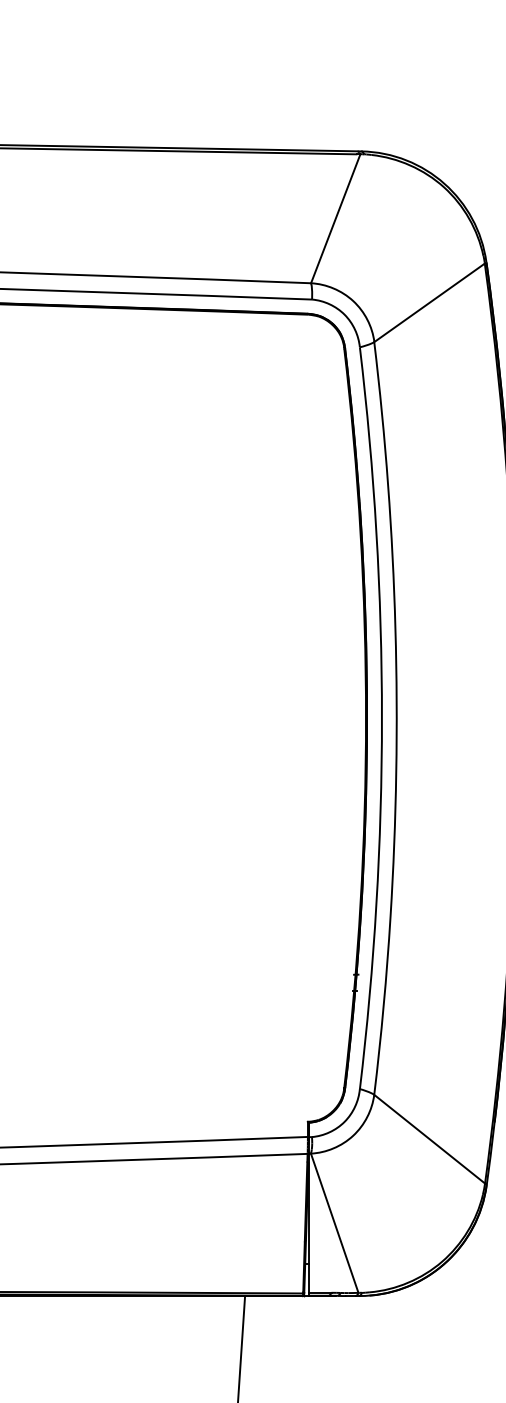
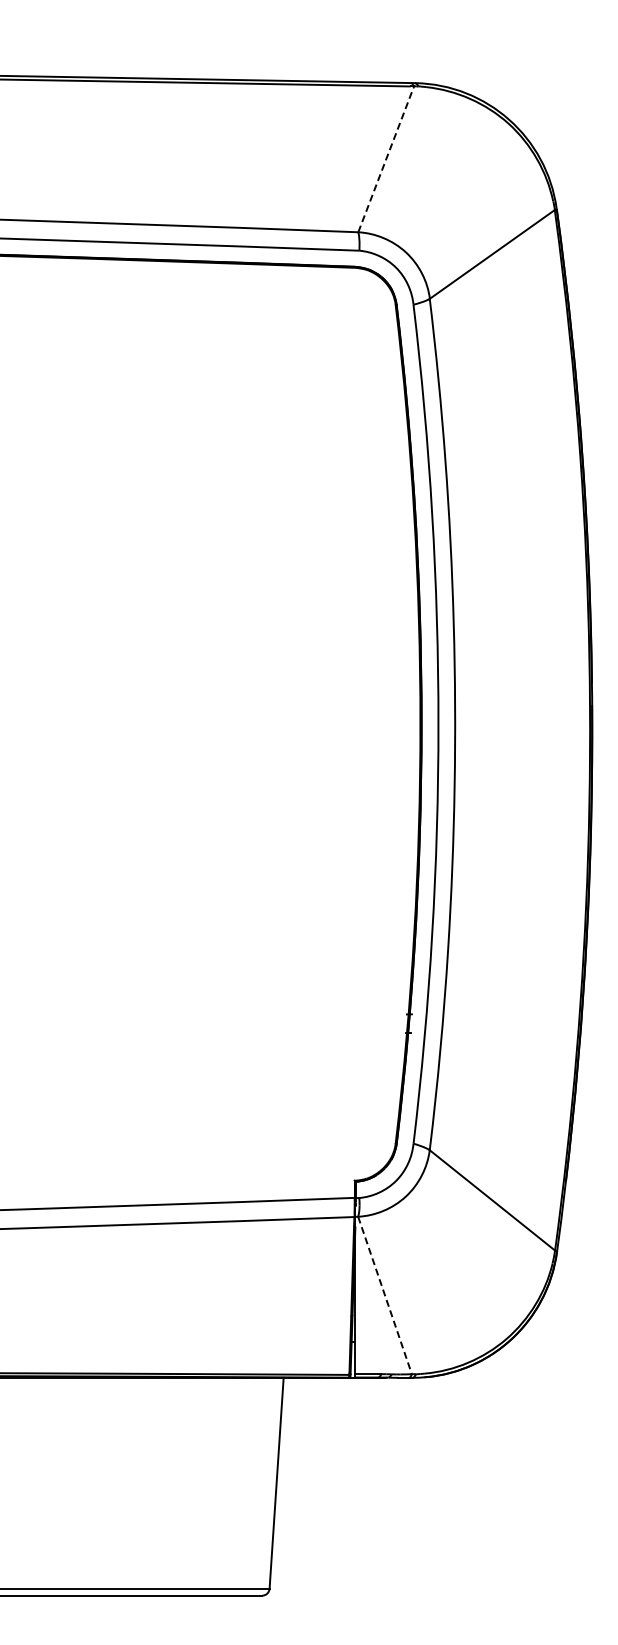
line: (336, 218) -> (386, 158), solid -> dashed
line: (335, 1223) -> (385, 1295), solid -> dashed

